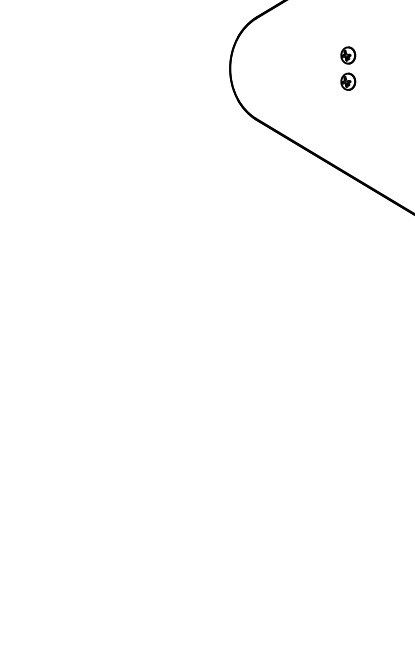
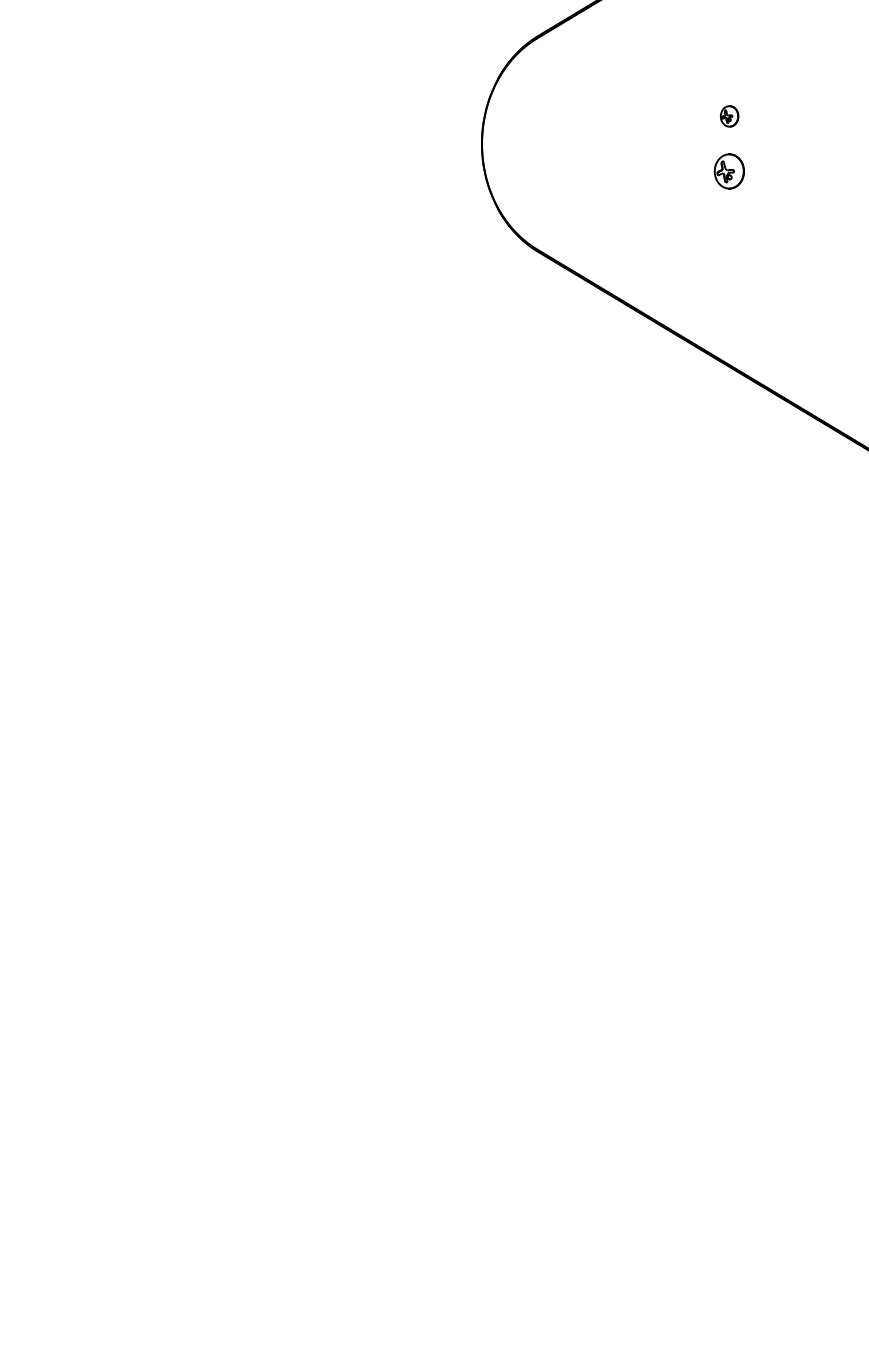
part: (348, 55) -> (729, 116), size x0.6

